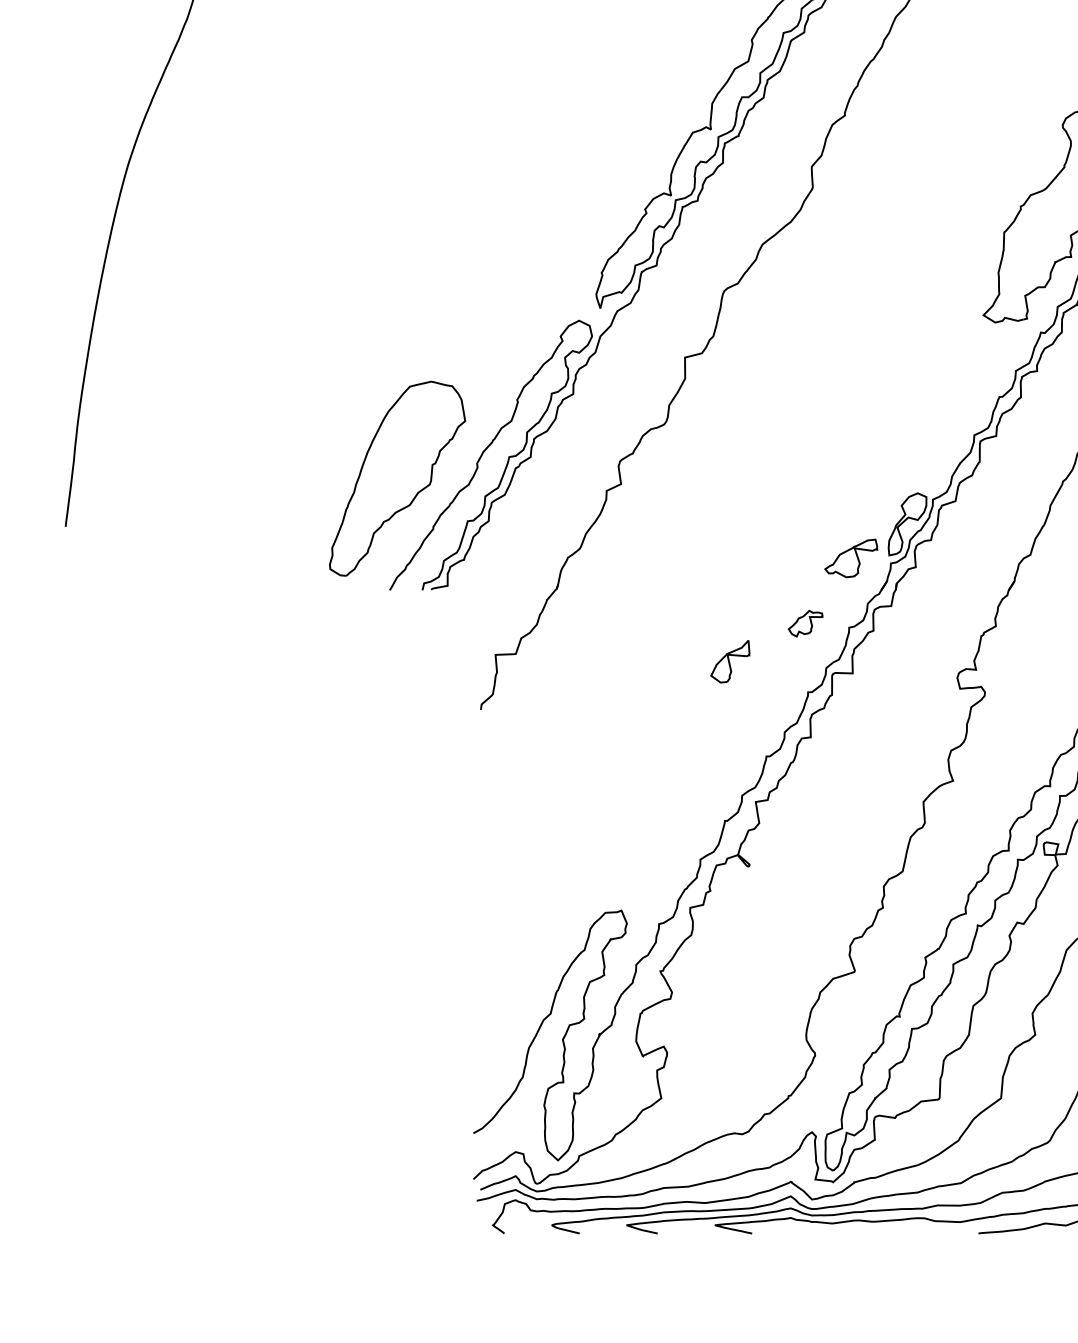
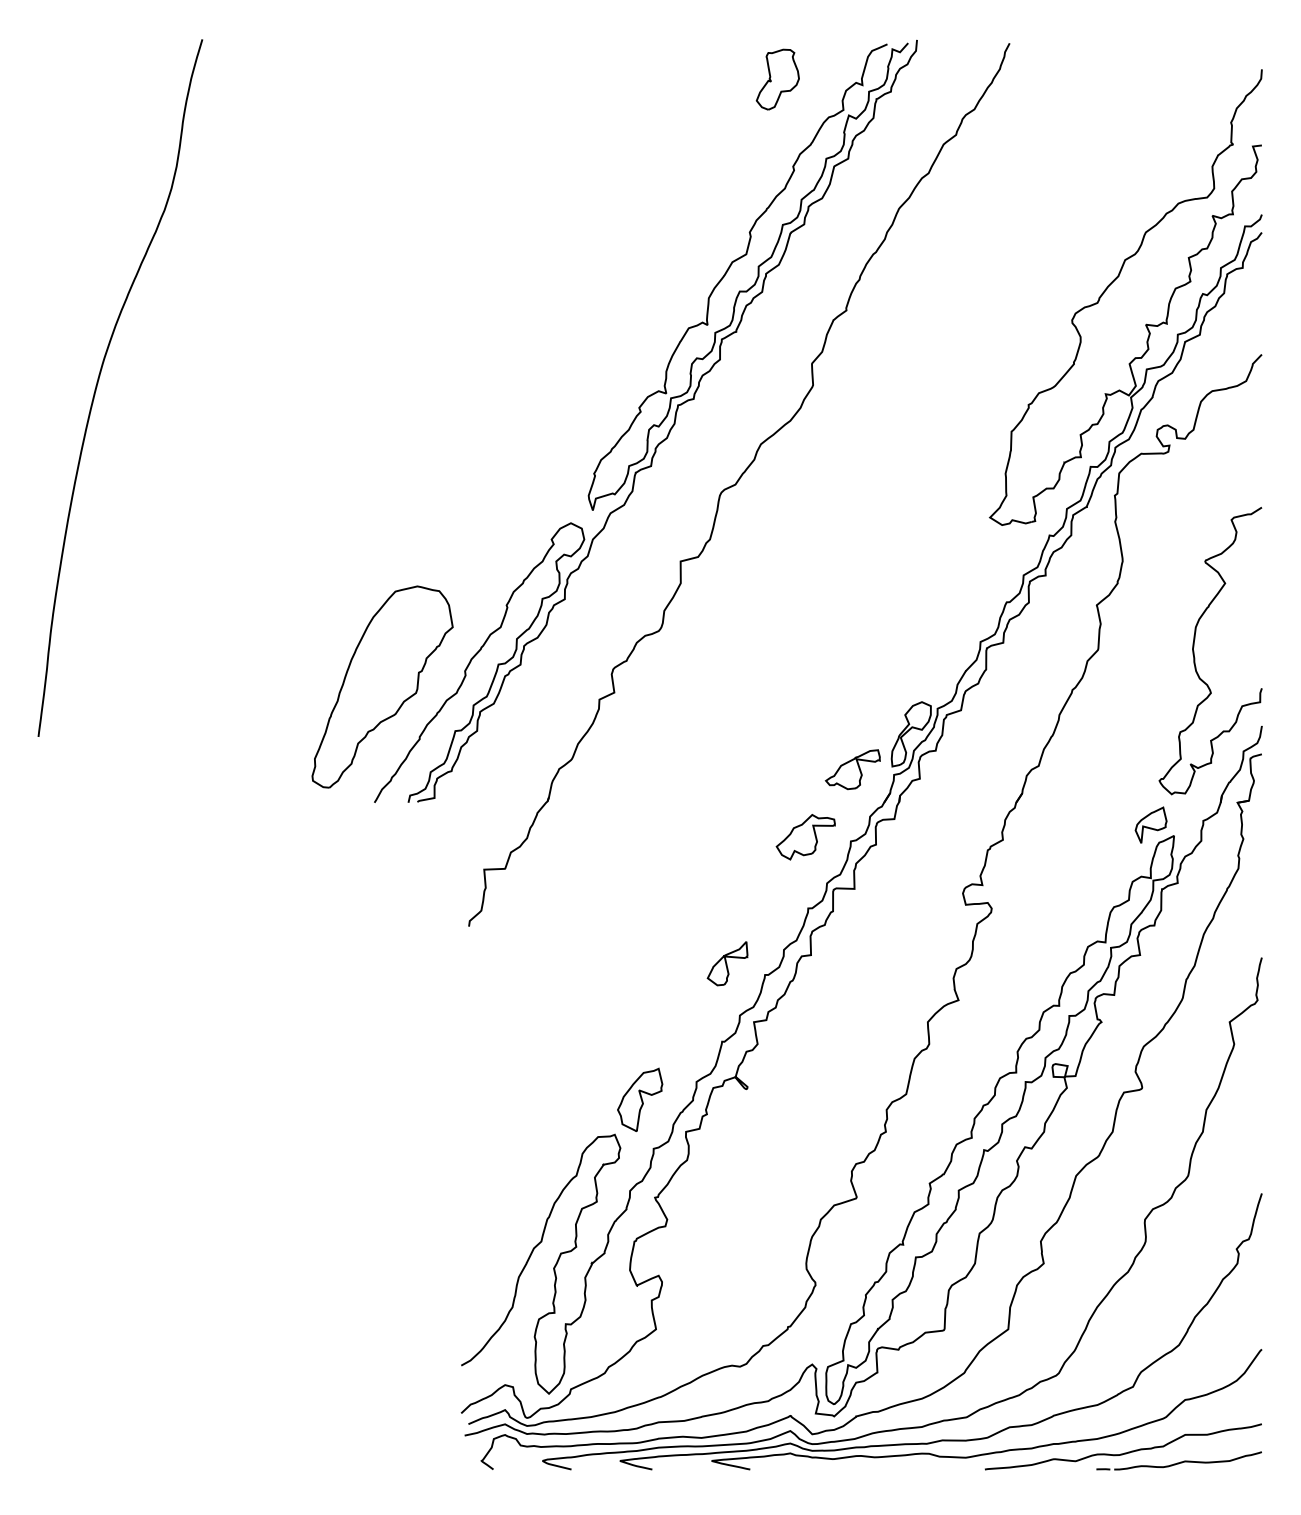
part: (805, 623) -> (805, 837), size x1.67
part: (730, 661) -> (727, 963), moved
part: (646, 876) -> (640, 1099), added

